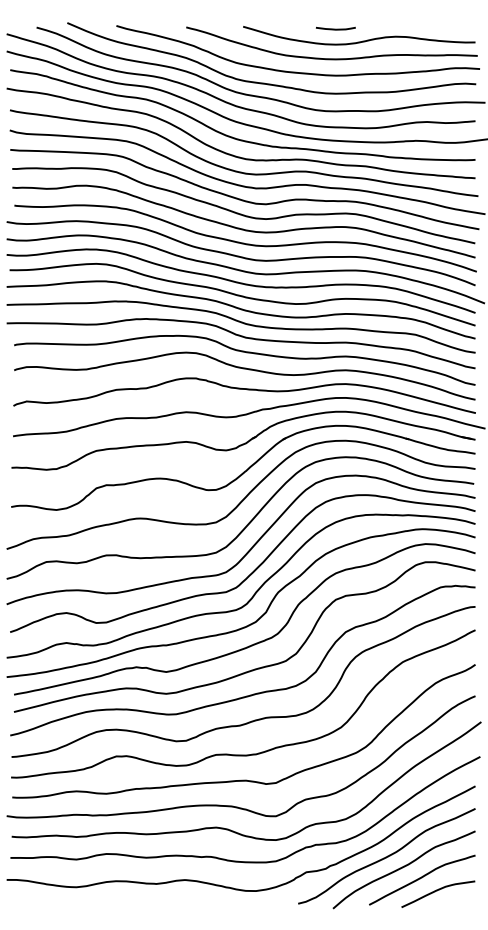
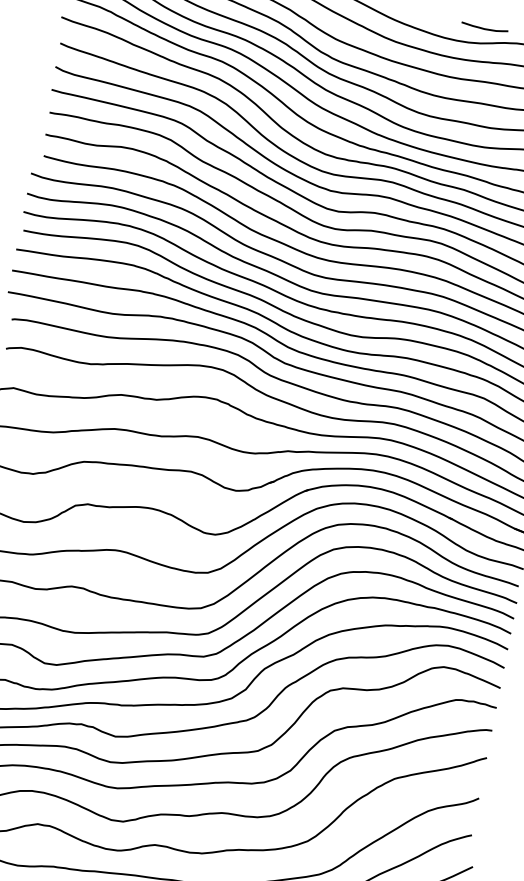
curve: (335, 28) -> (484, 27), moved

